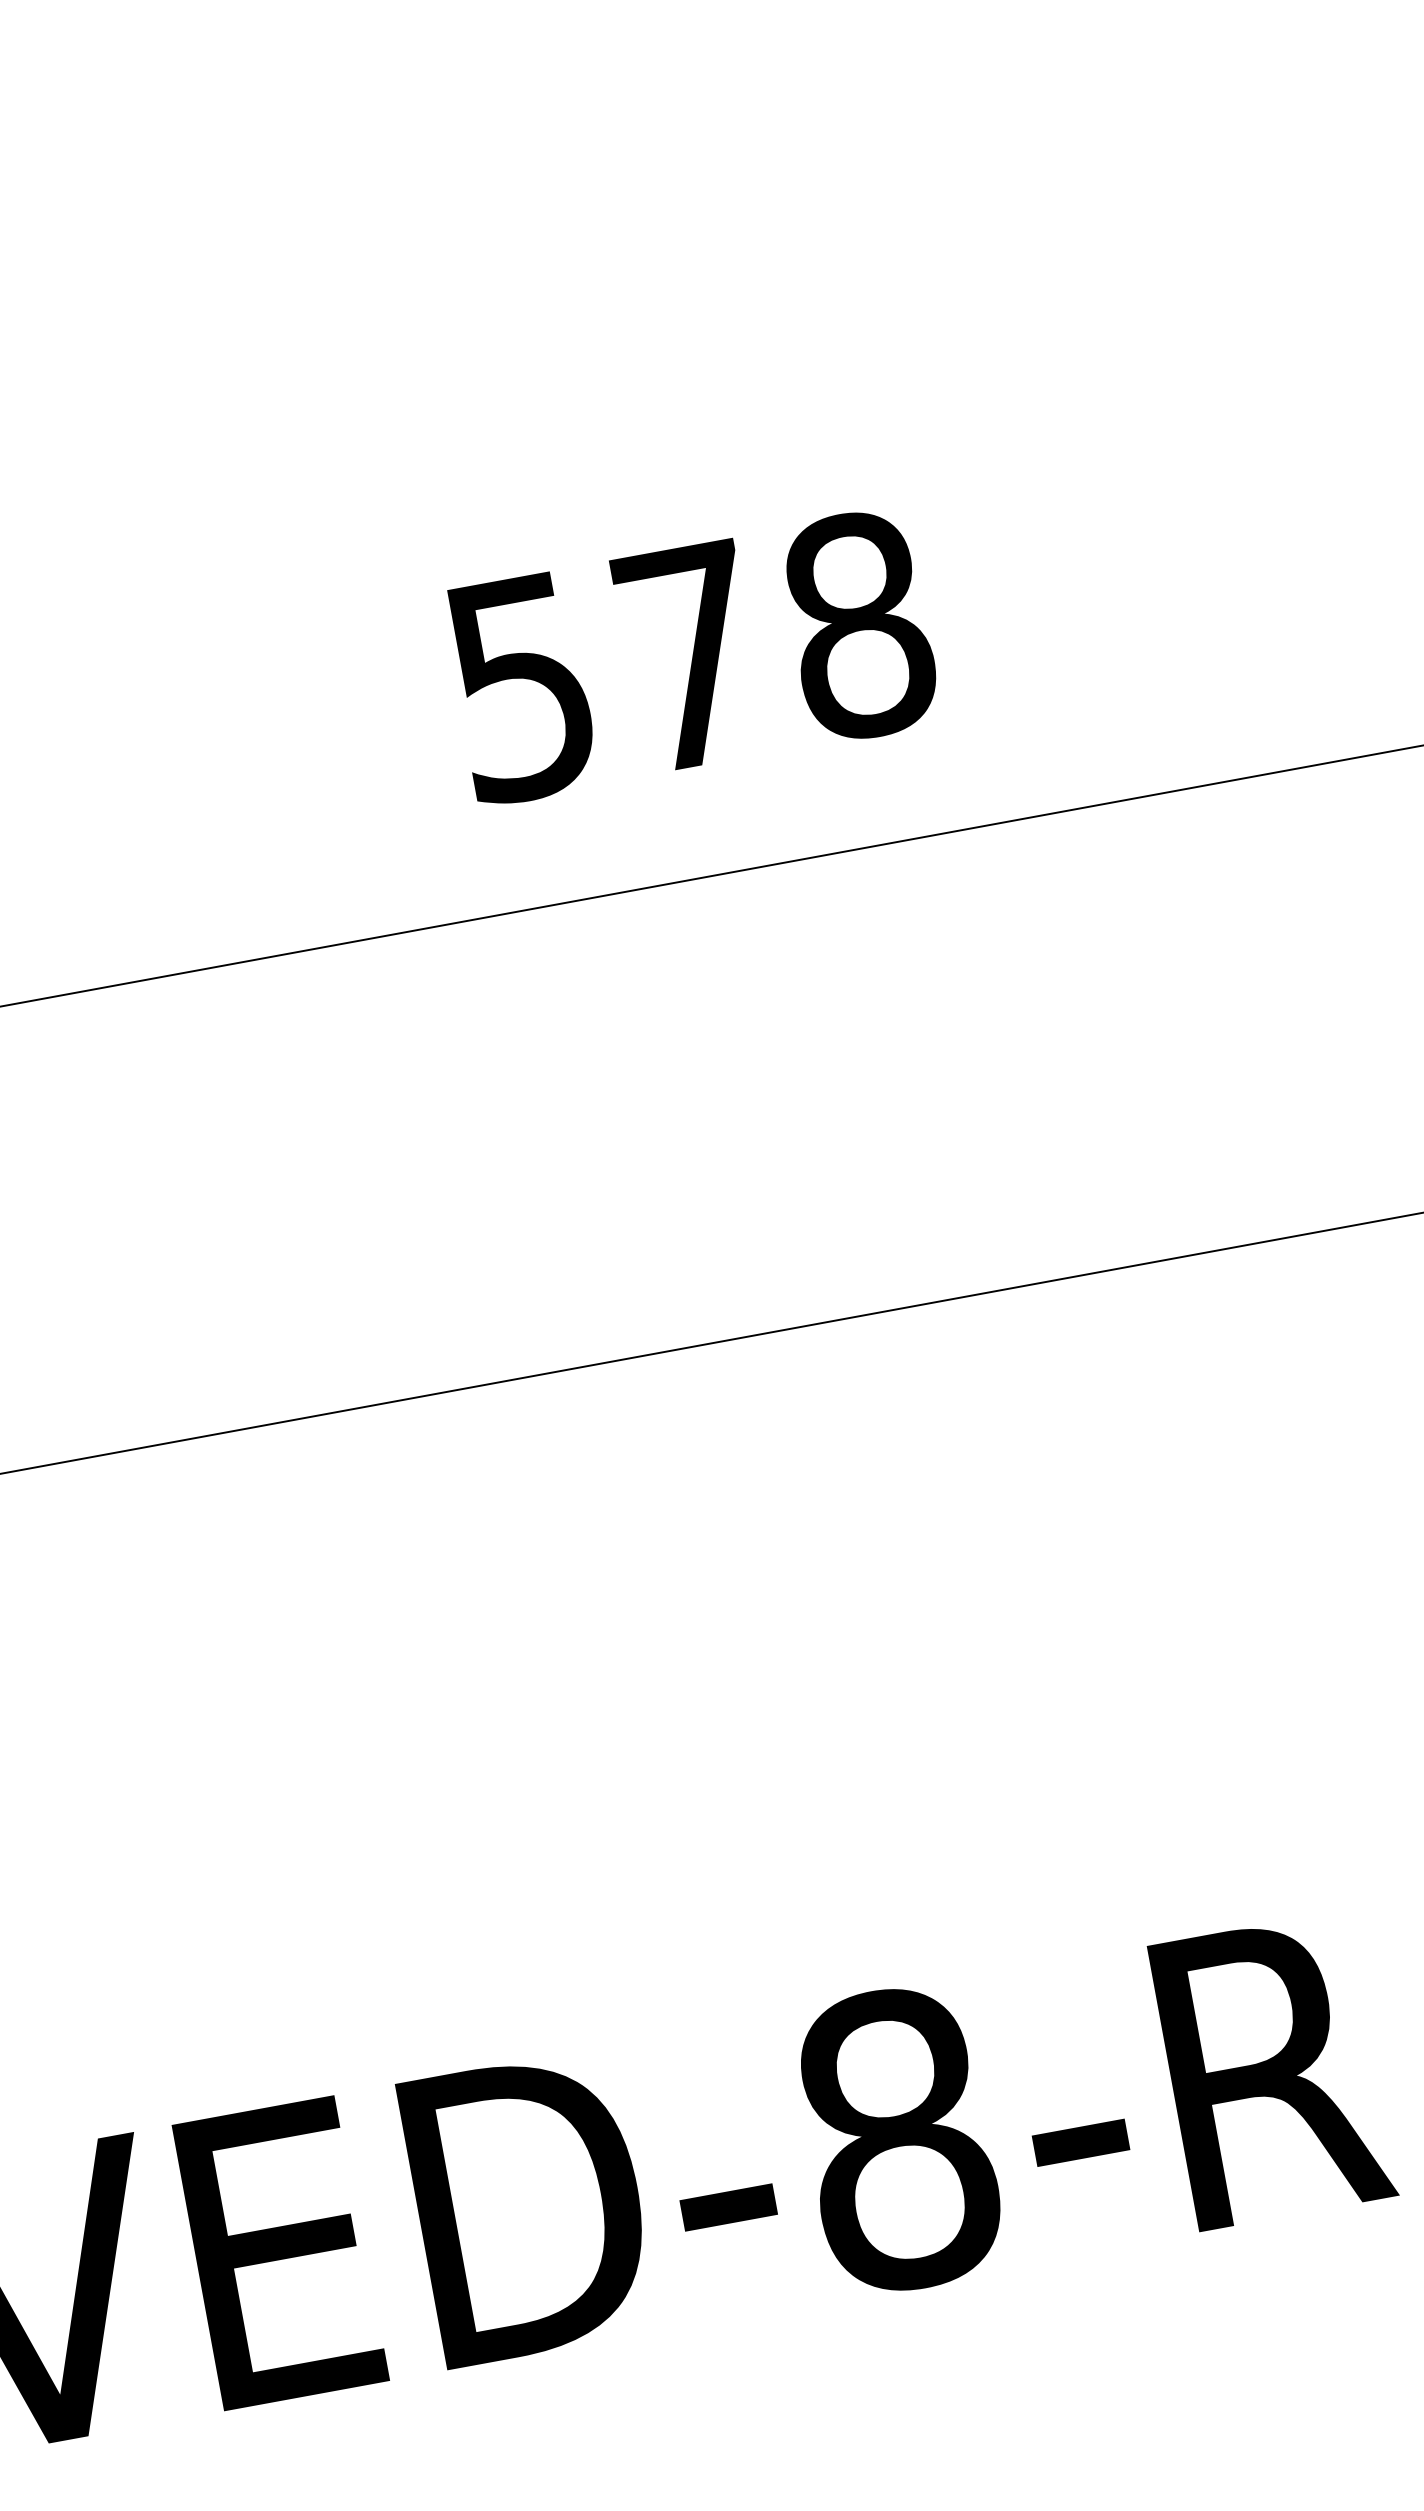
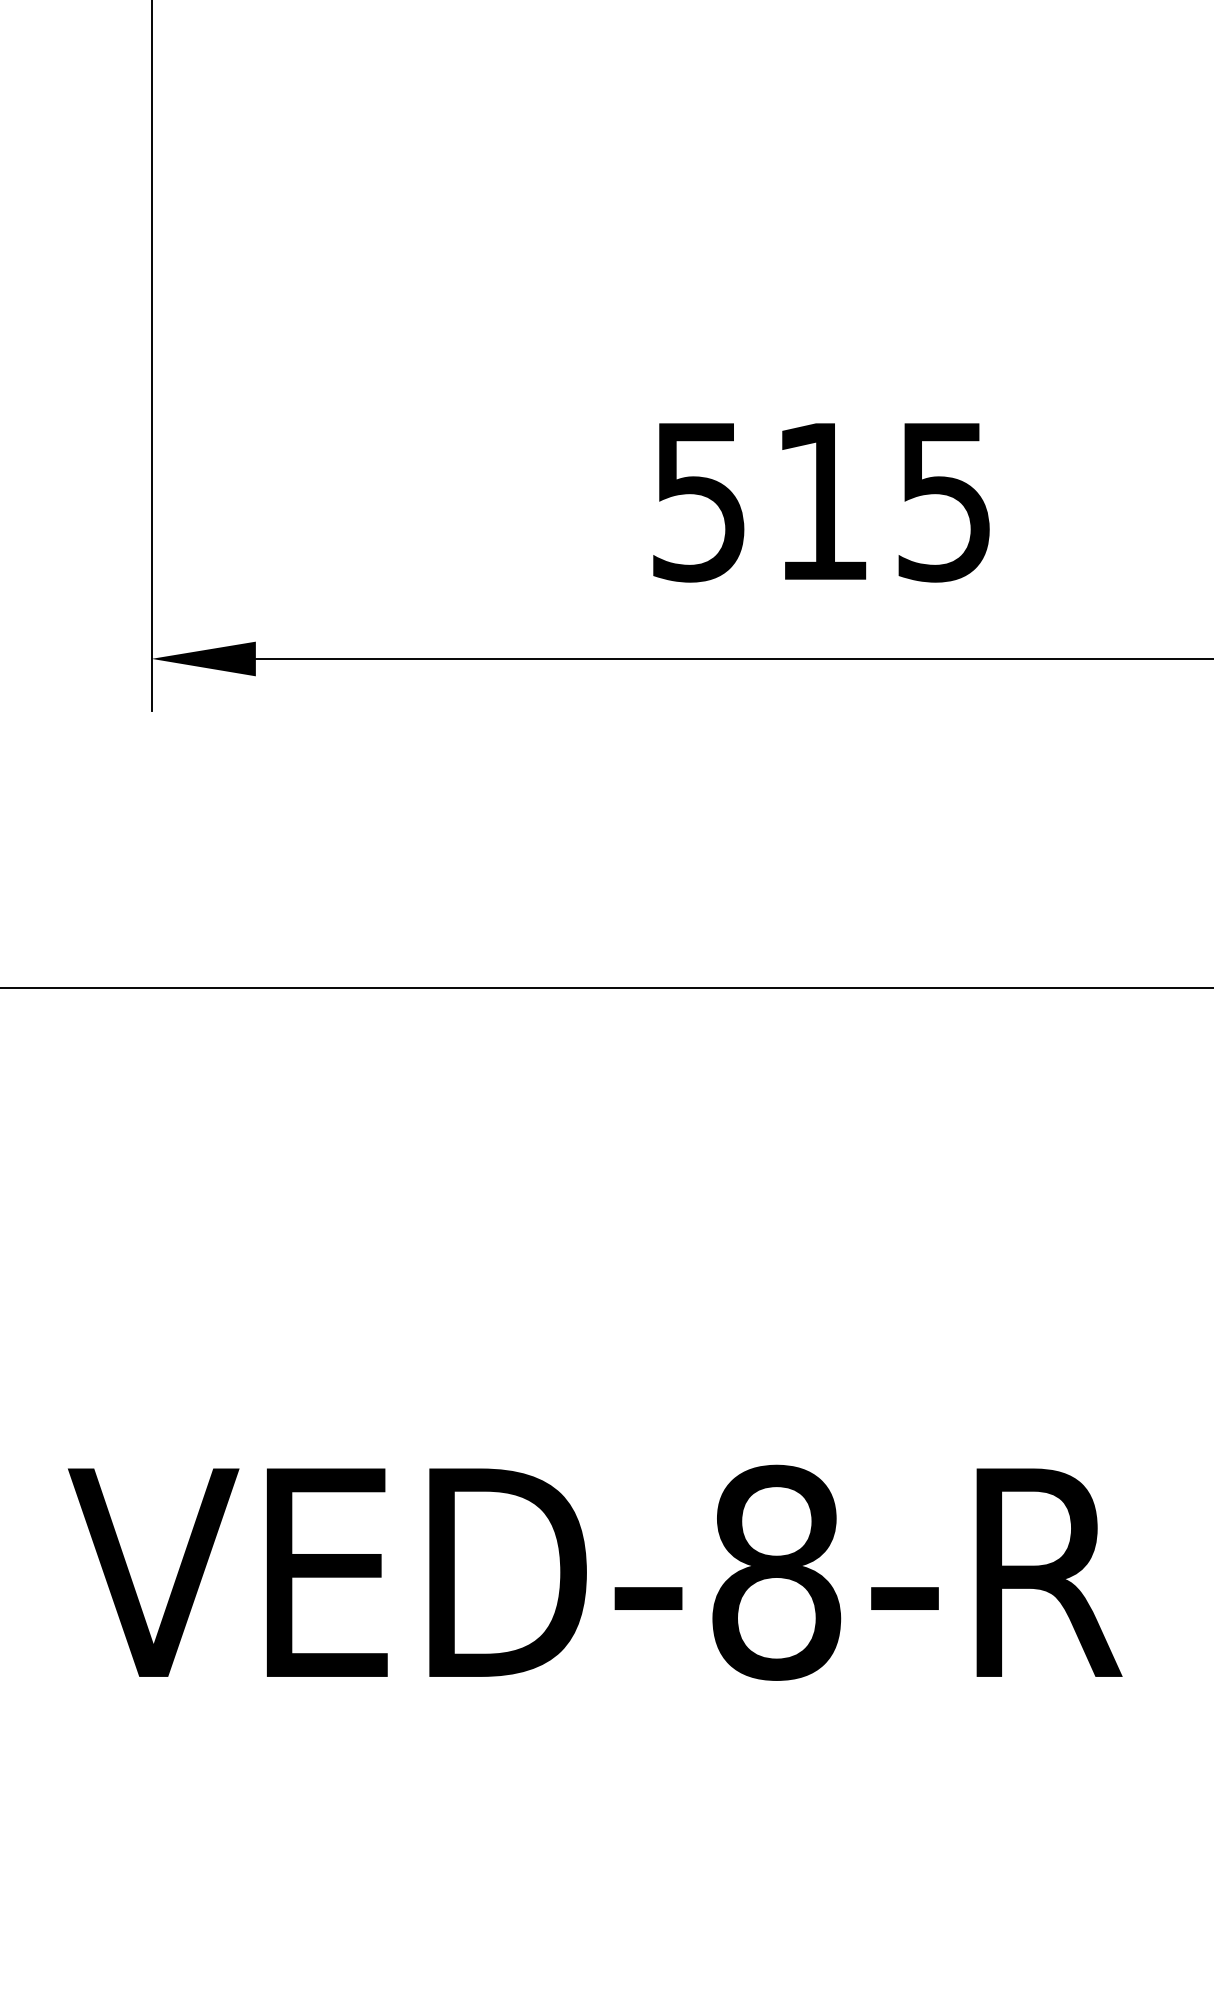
text: (777, 640) -> (885, 501), 578 -> 515

